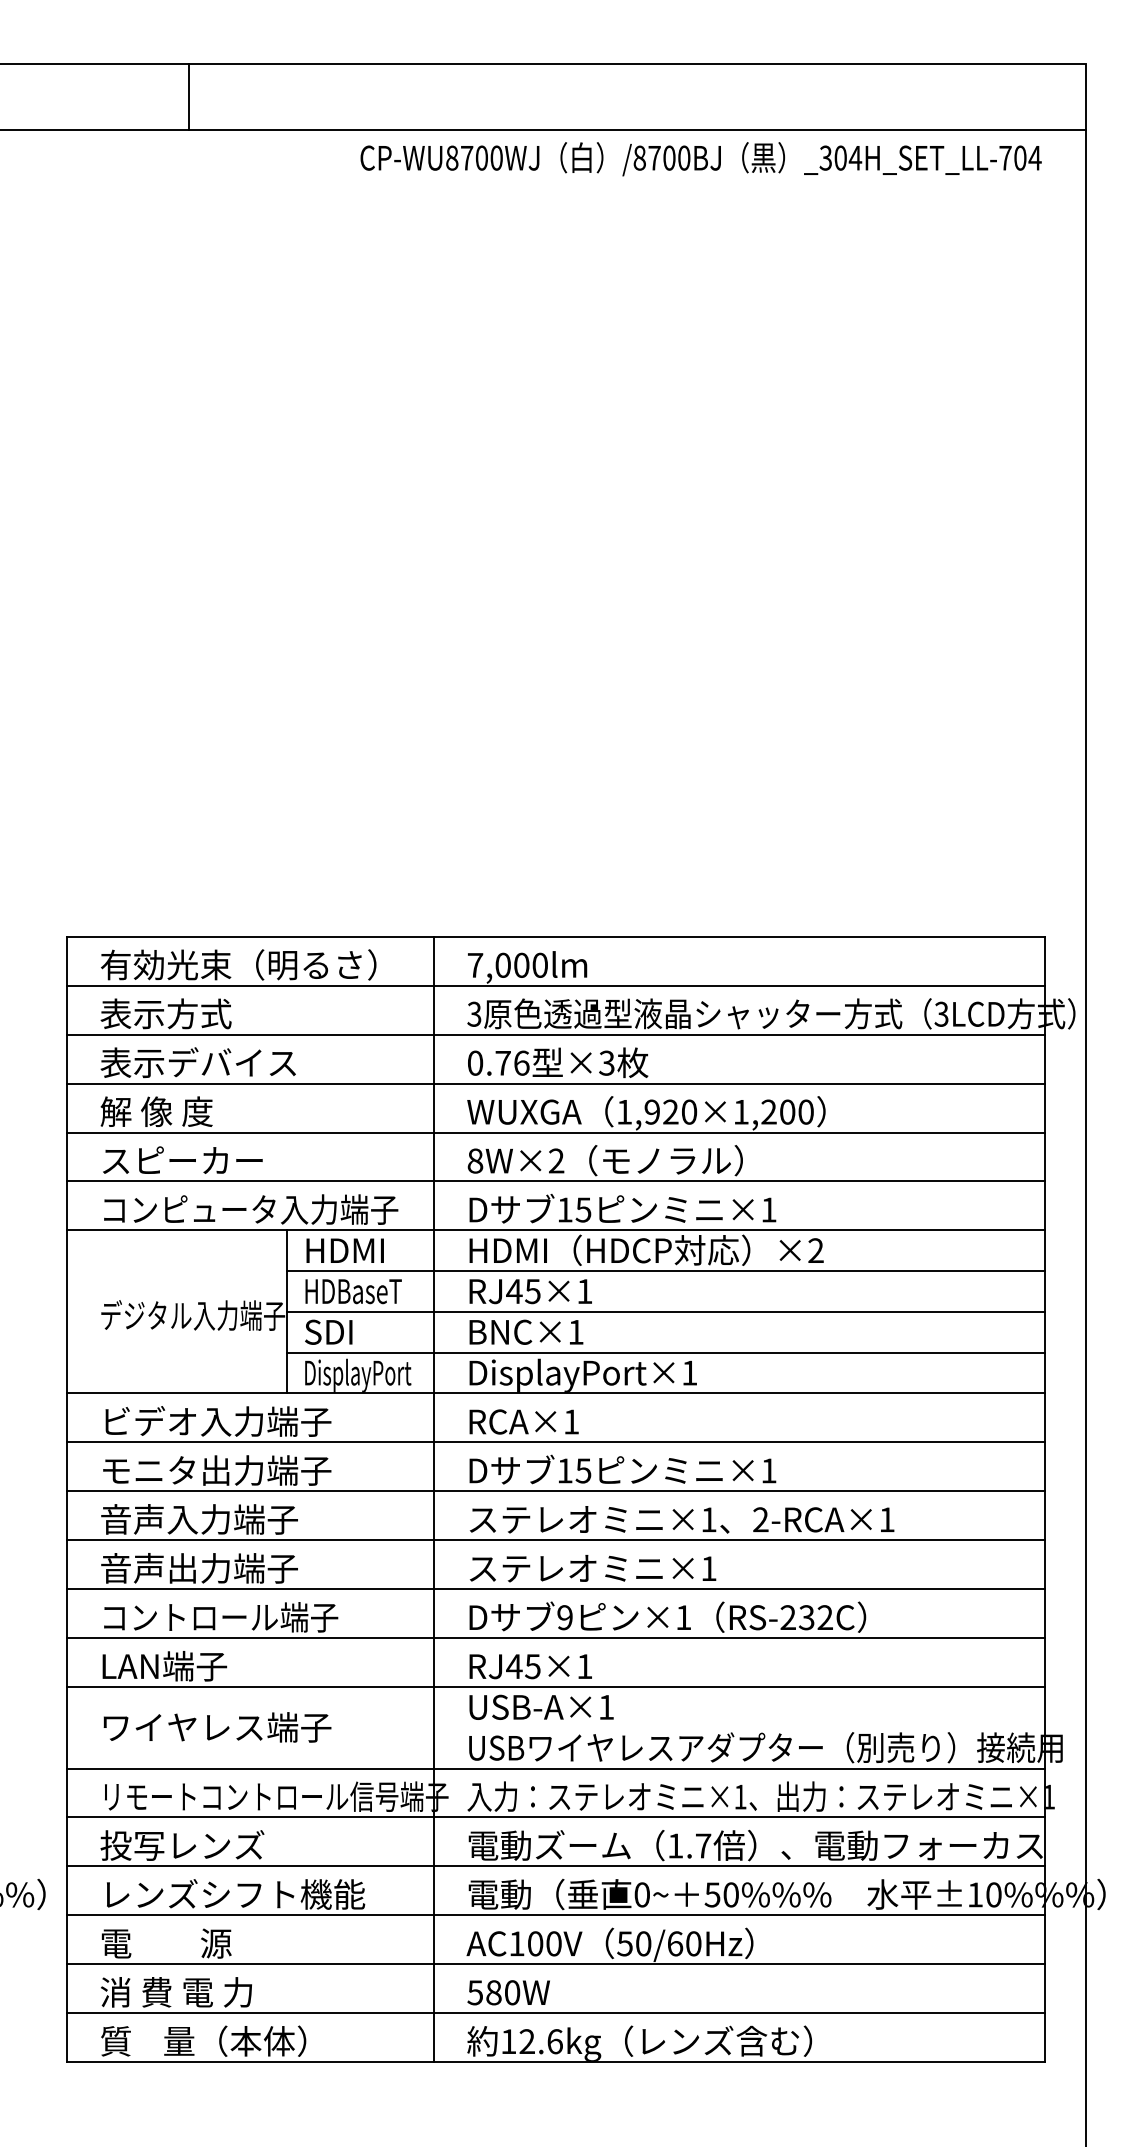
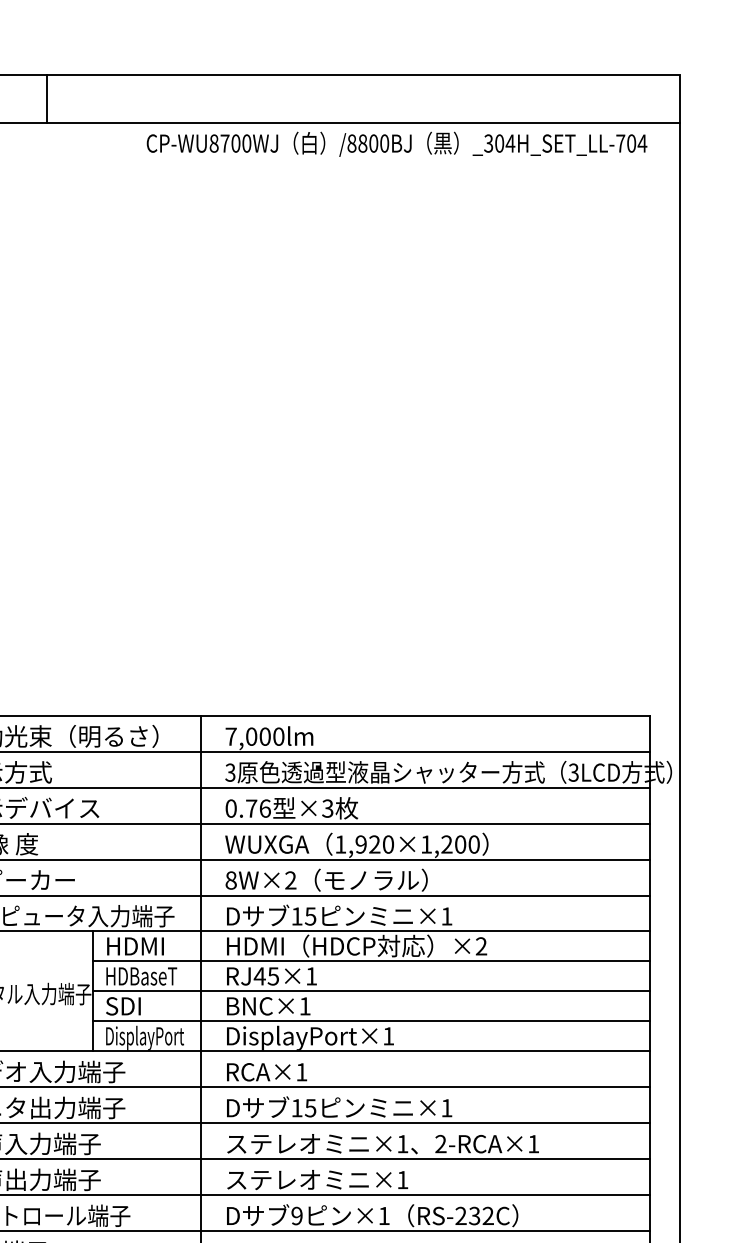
line: (189, 96) -> (47, 98), moved
text: (654, 157) -> (362, 143), /8700BJ -> /8800BJ

